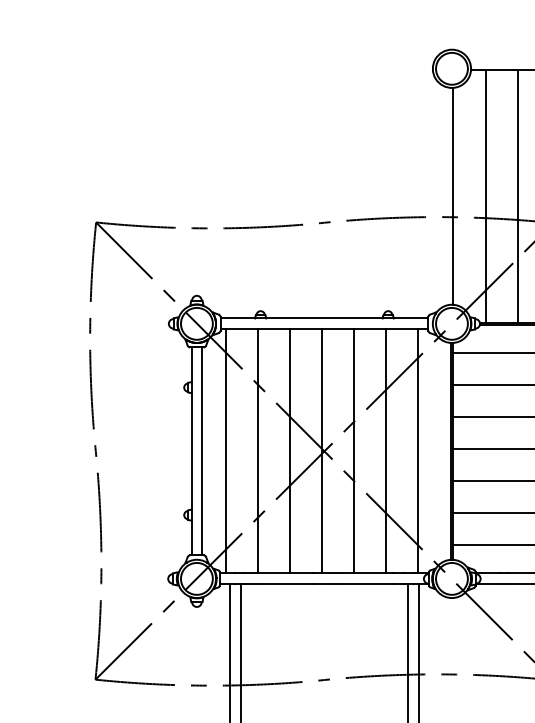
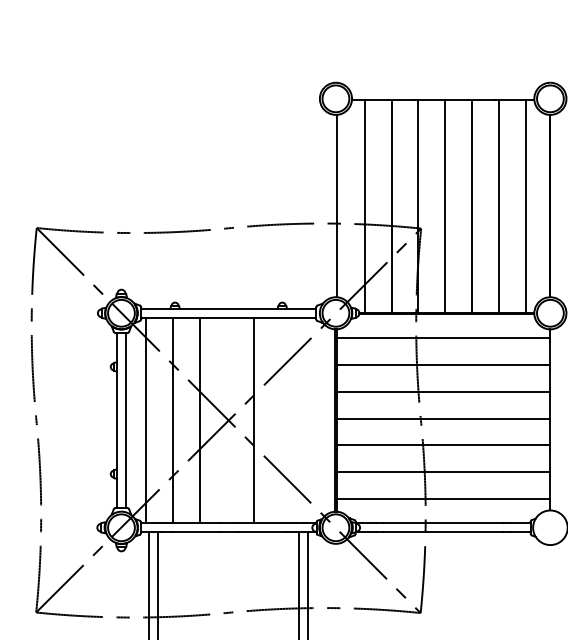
line: (321, 451) -> (226, 420), removed
line: (386, 451) -> (280, 420), removed
line: (418, 451) -> (307, 420), removed

